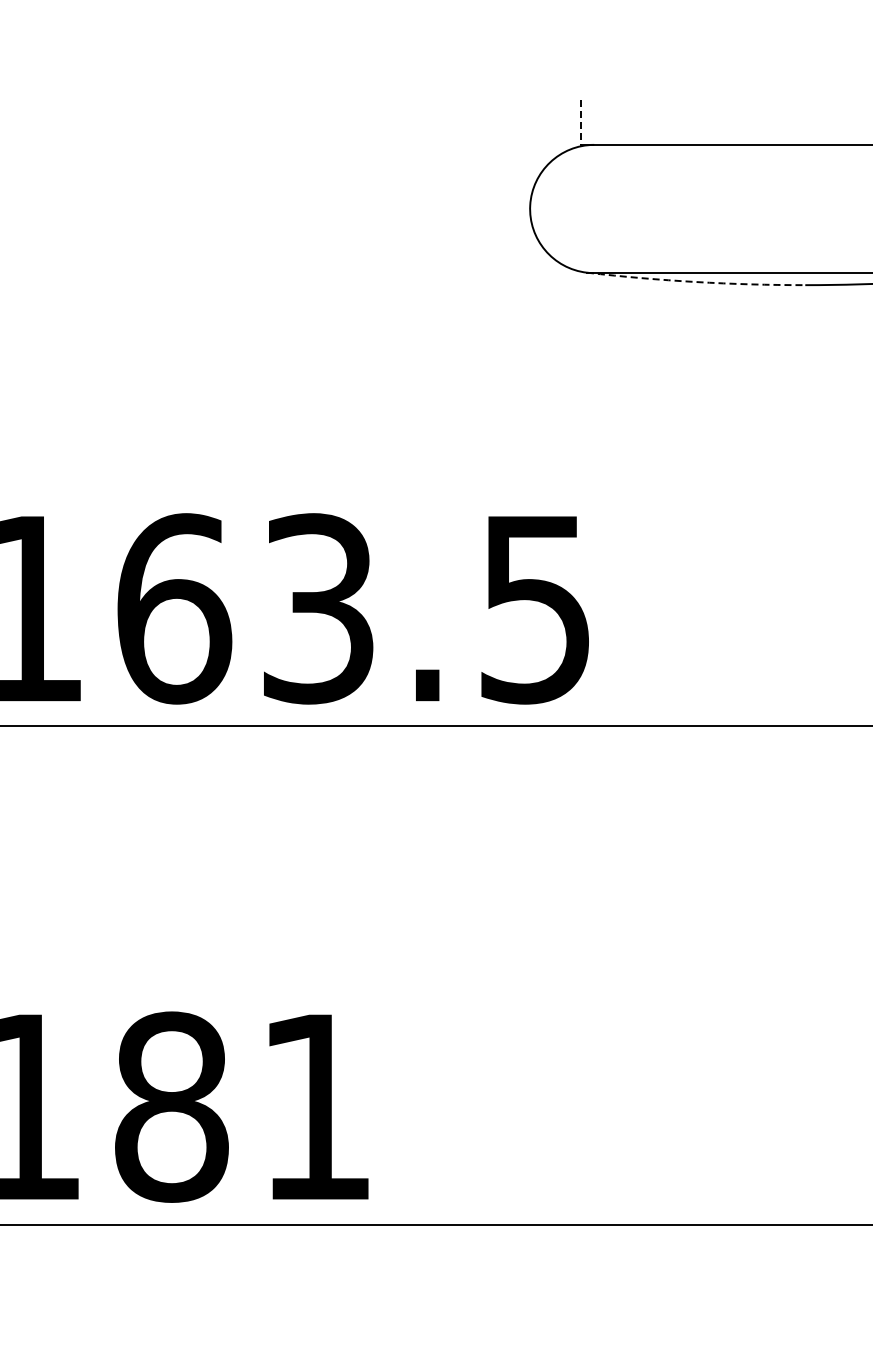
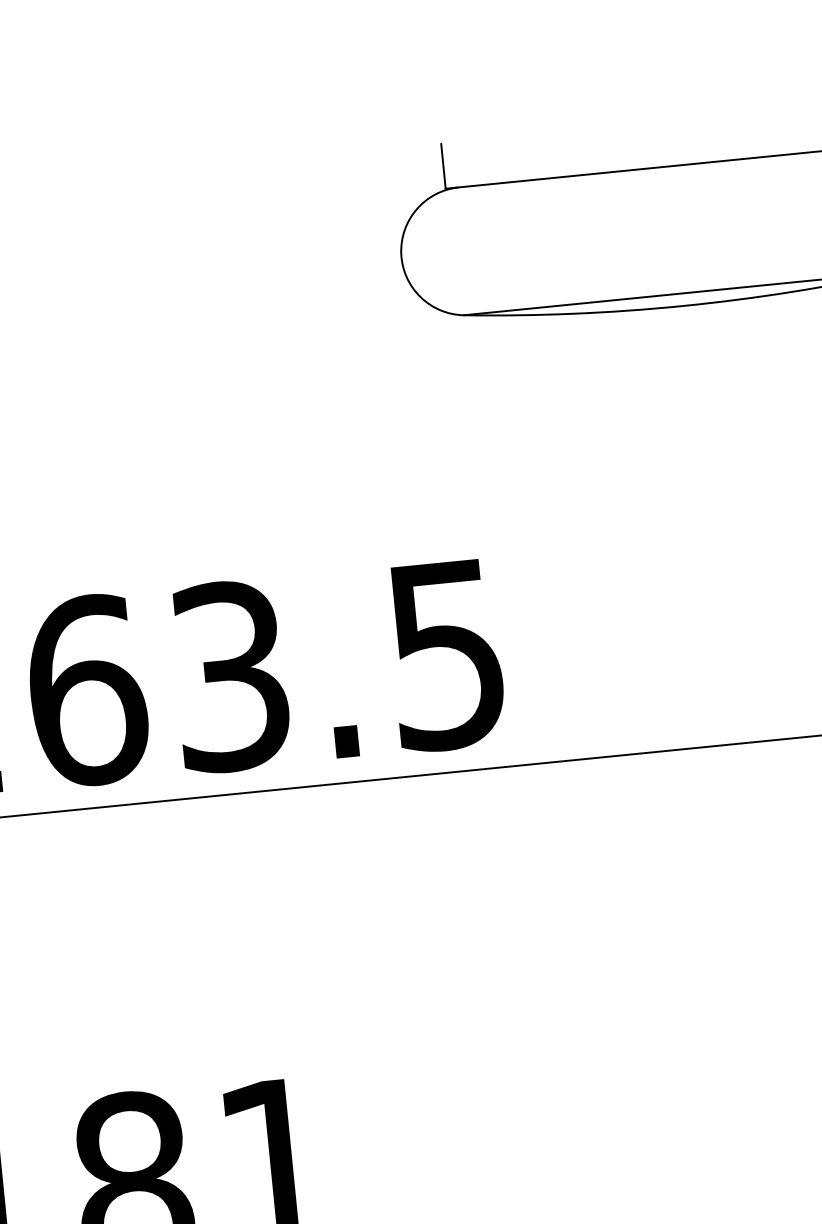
line: (580, 122) -> (443, 166), dashed -> solid
arc: (695, 282) -> (573, 314), dashed -> solid

